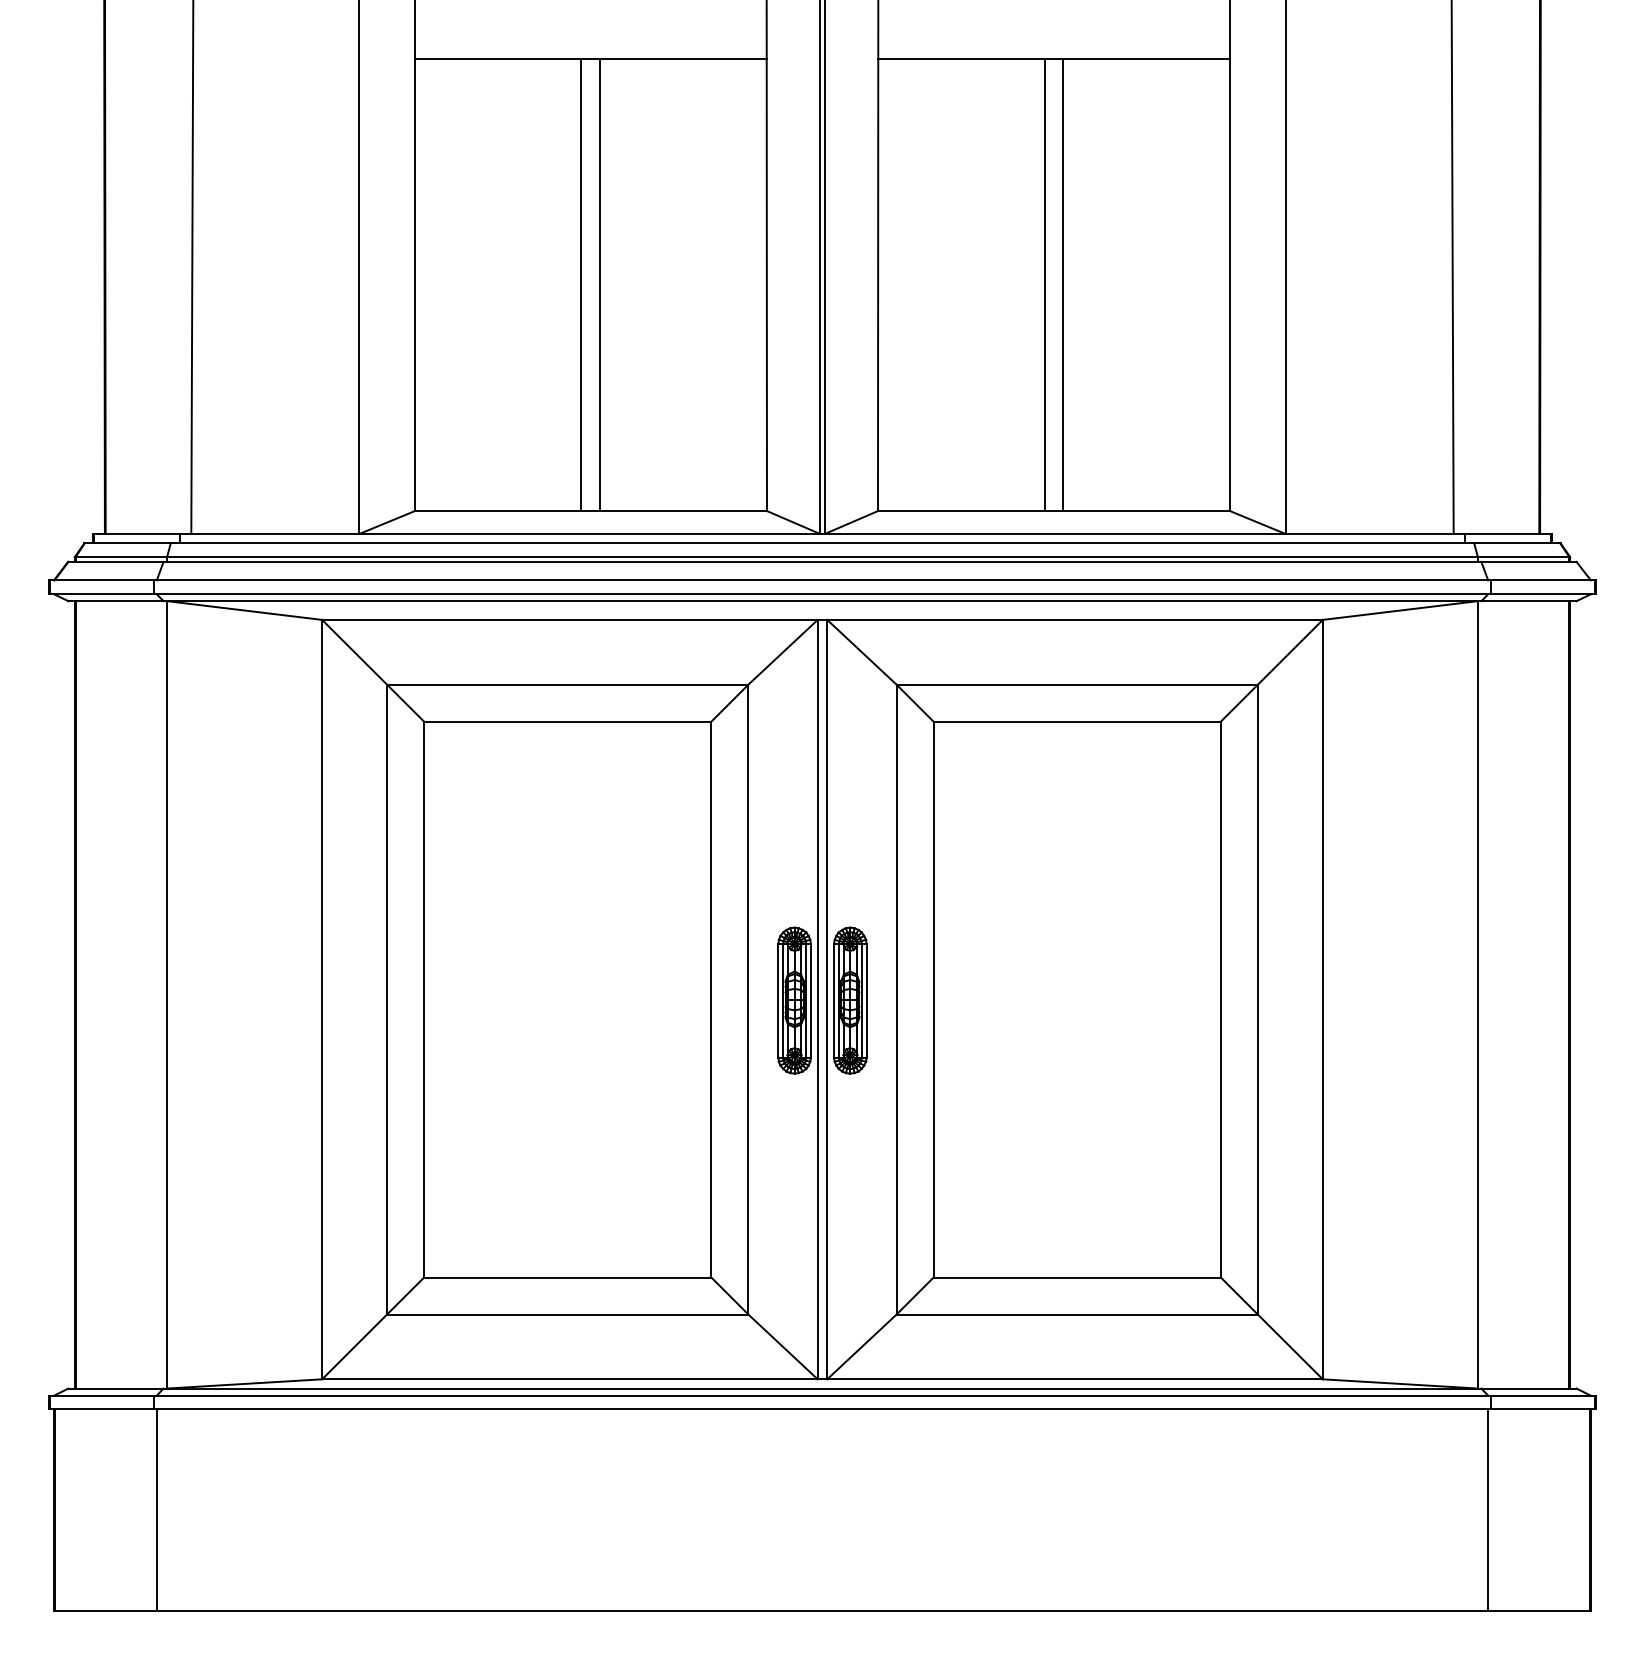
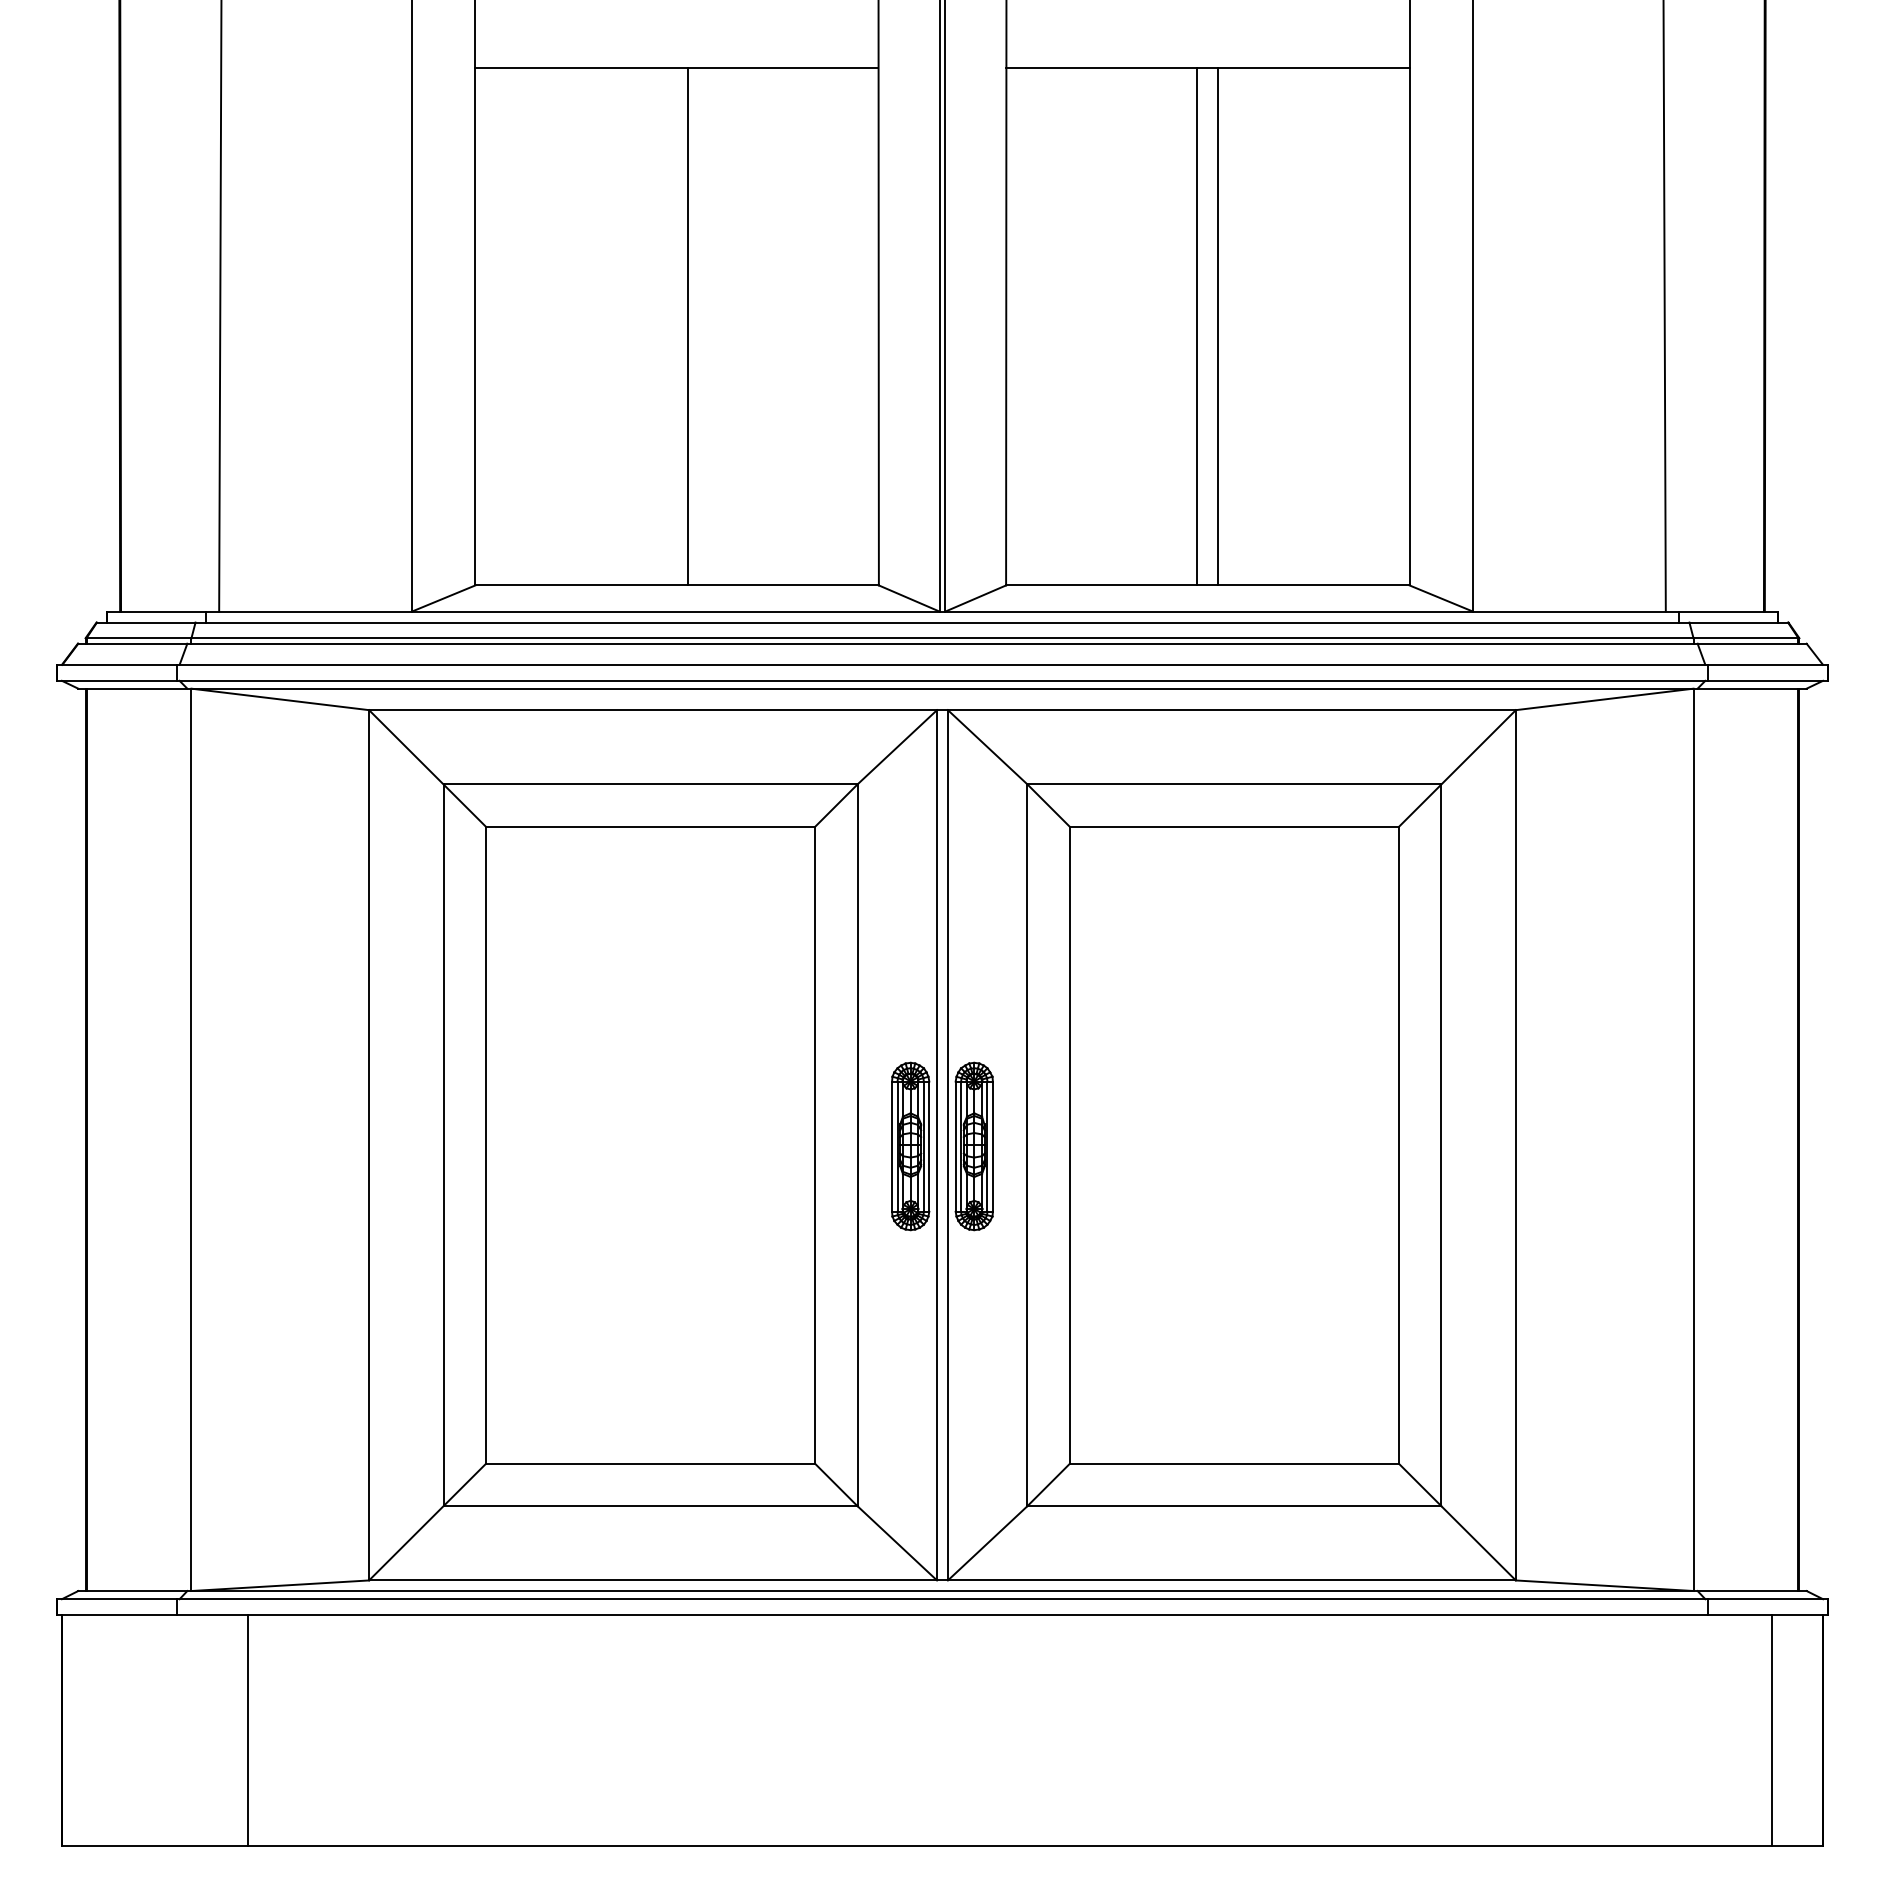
line: (581, 285) -> (666, 326), removed
line: (156, 1509) -> (247, 1729), moved
line: (1488, 1509) -> (1772, 1729), moved

